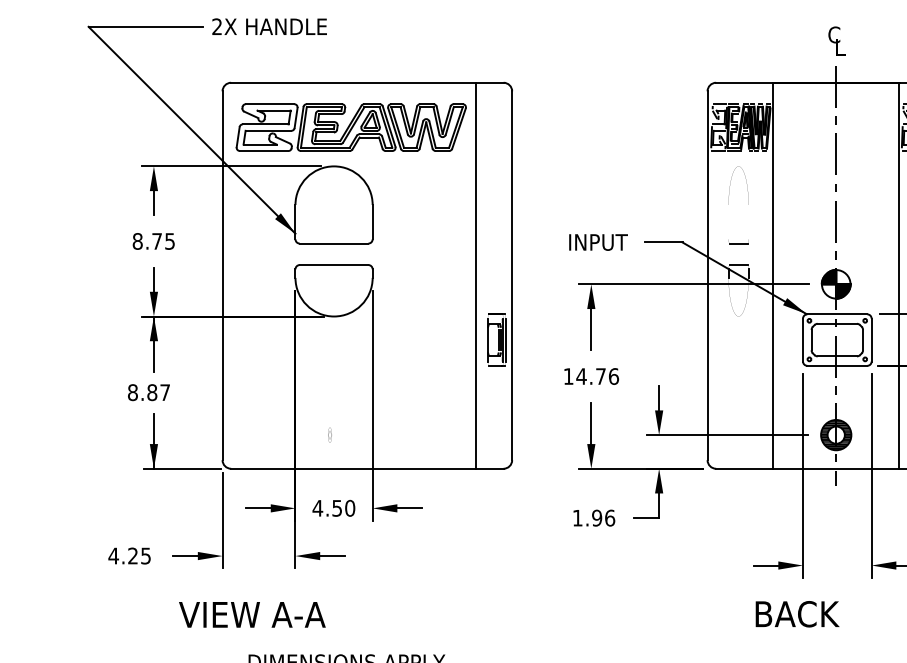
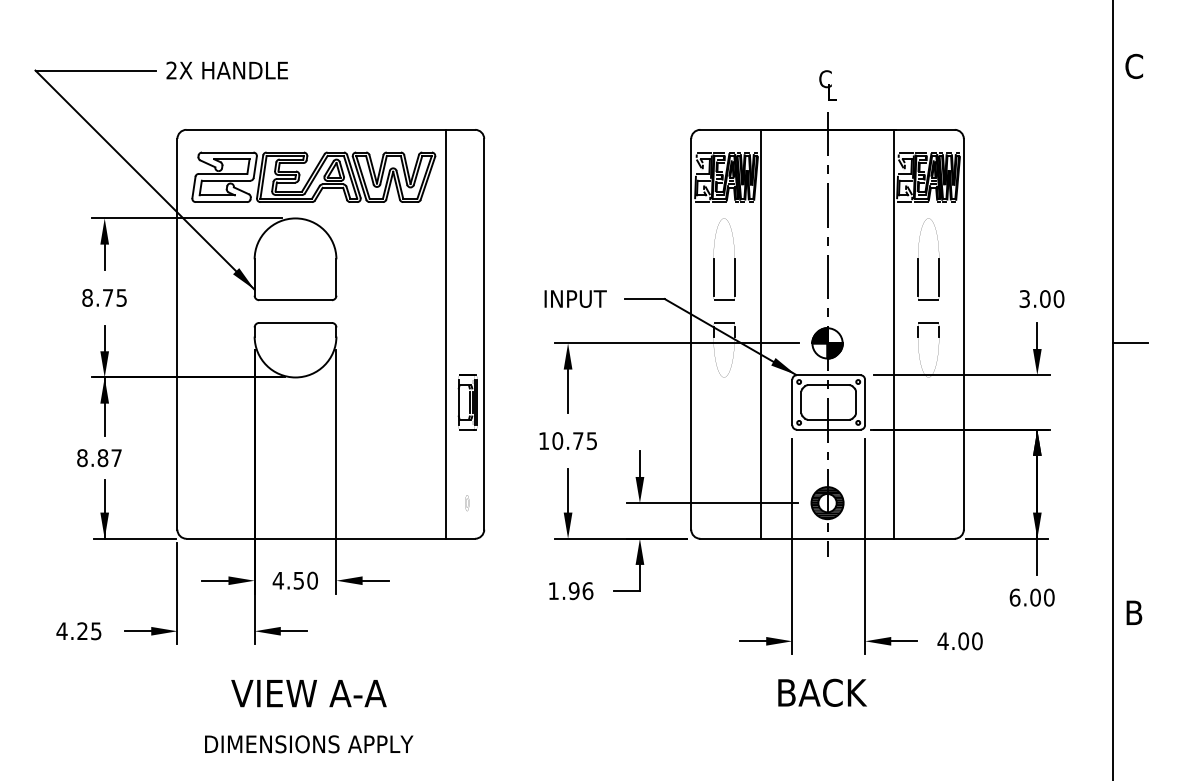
line: (728, 222) -> (713, 277), added
line: (748, 222) -> (734, 277), added
text: (597, 376) -> (574, 441), 14.76 -> 10.75
part: (330, 435) -> (467, 503), moved
text: (797, 613) -> (822, 692), moved
text: (251, 614) -> (308, 693), moved

